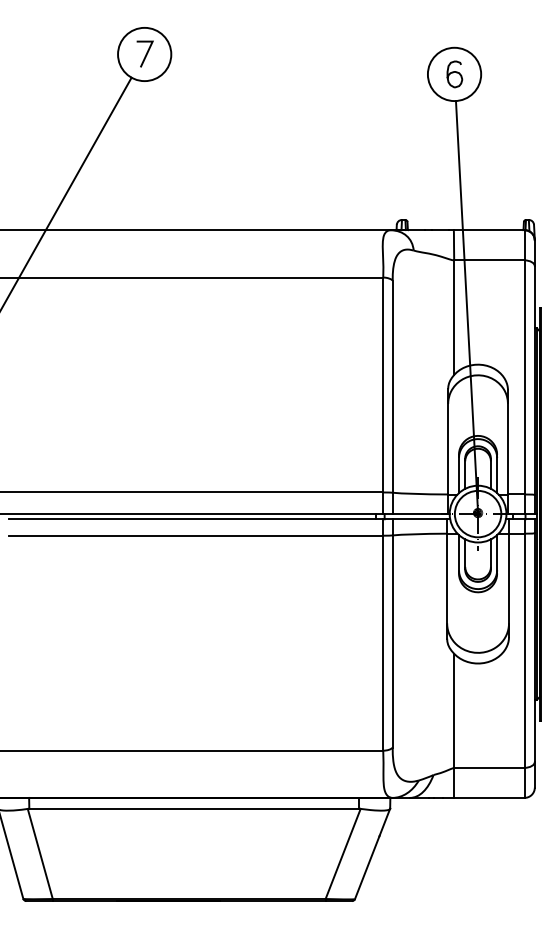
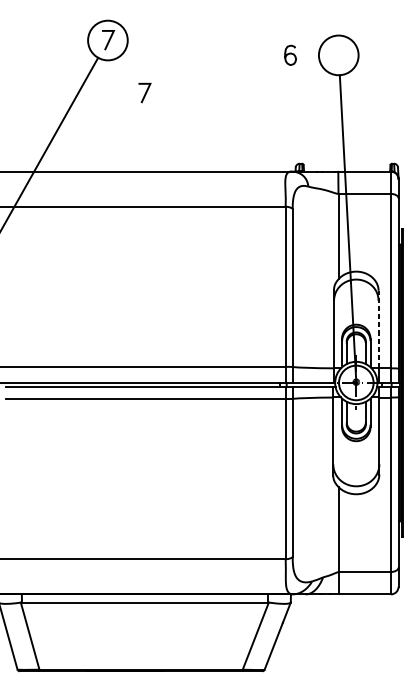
curve: (453, 73) -> (289, 54), moved
line: (194, 125) -> (145, 93), added
line: (508, 441) -> (378, 328), solid -> dashed

